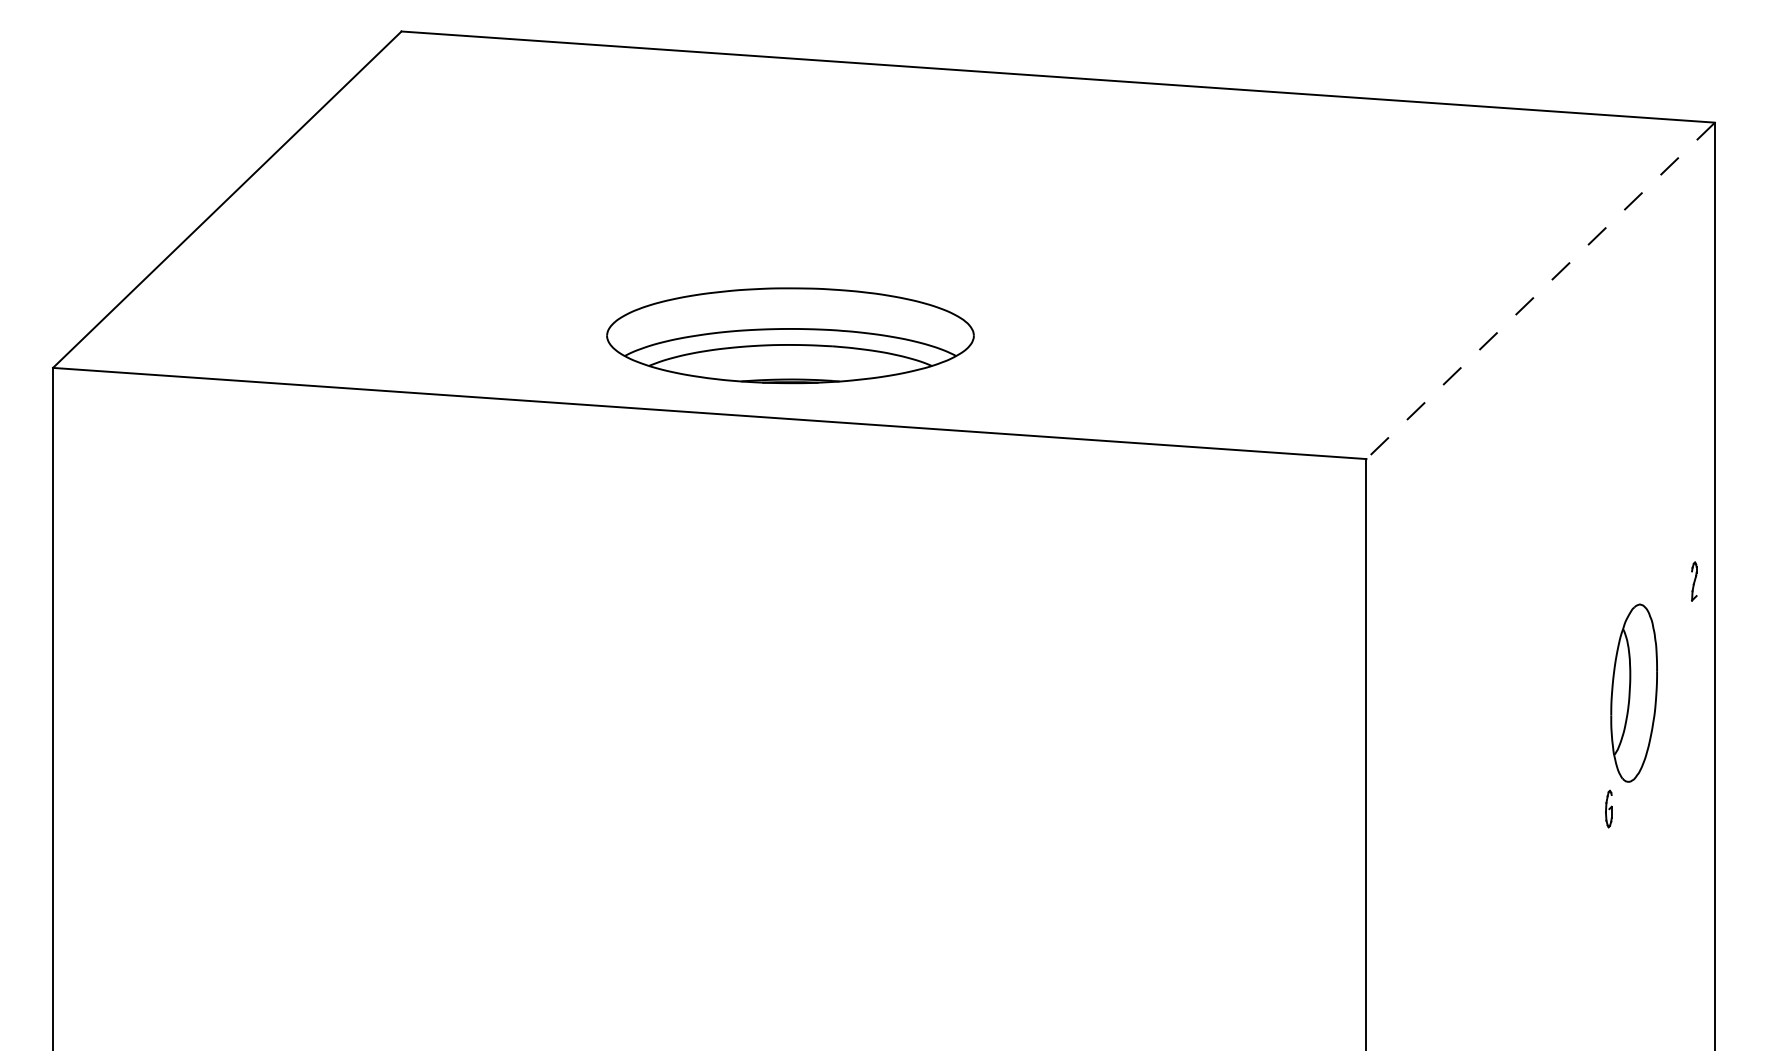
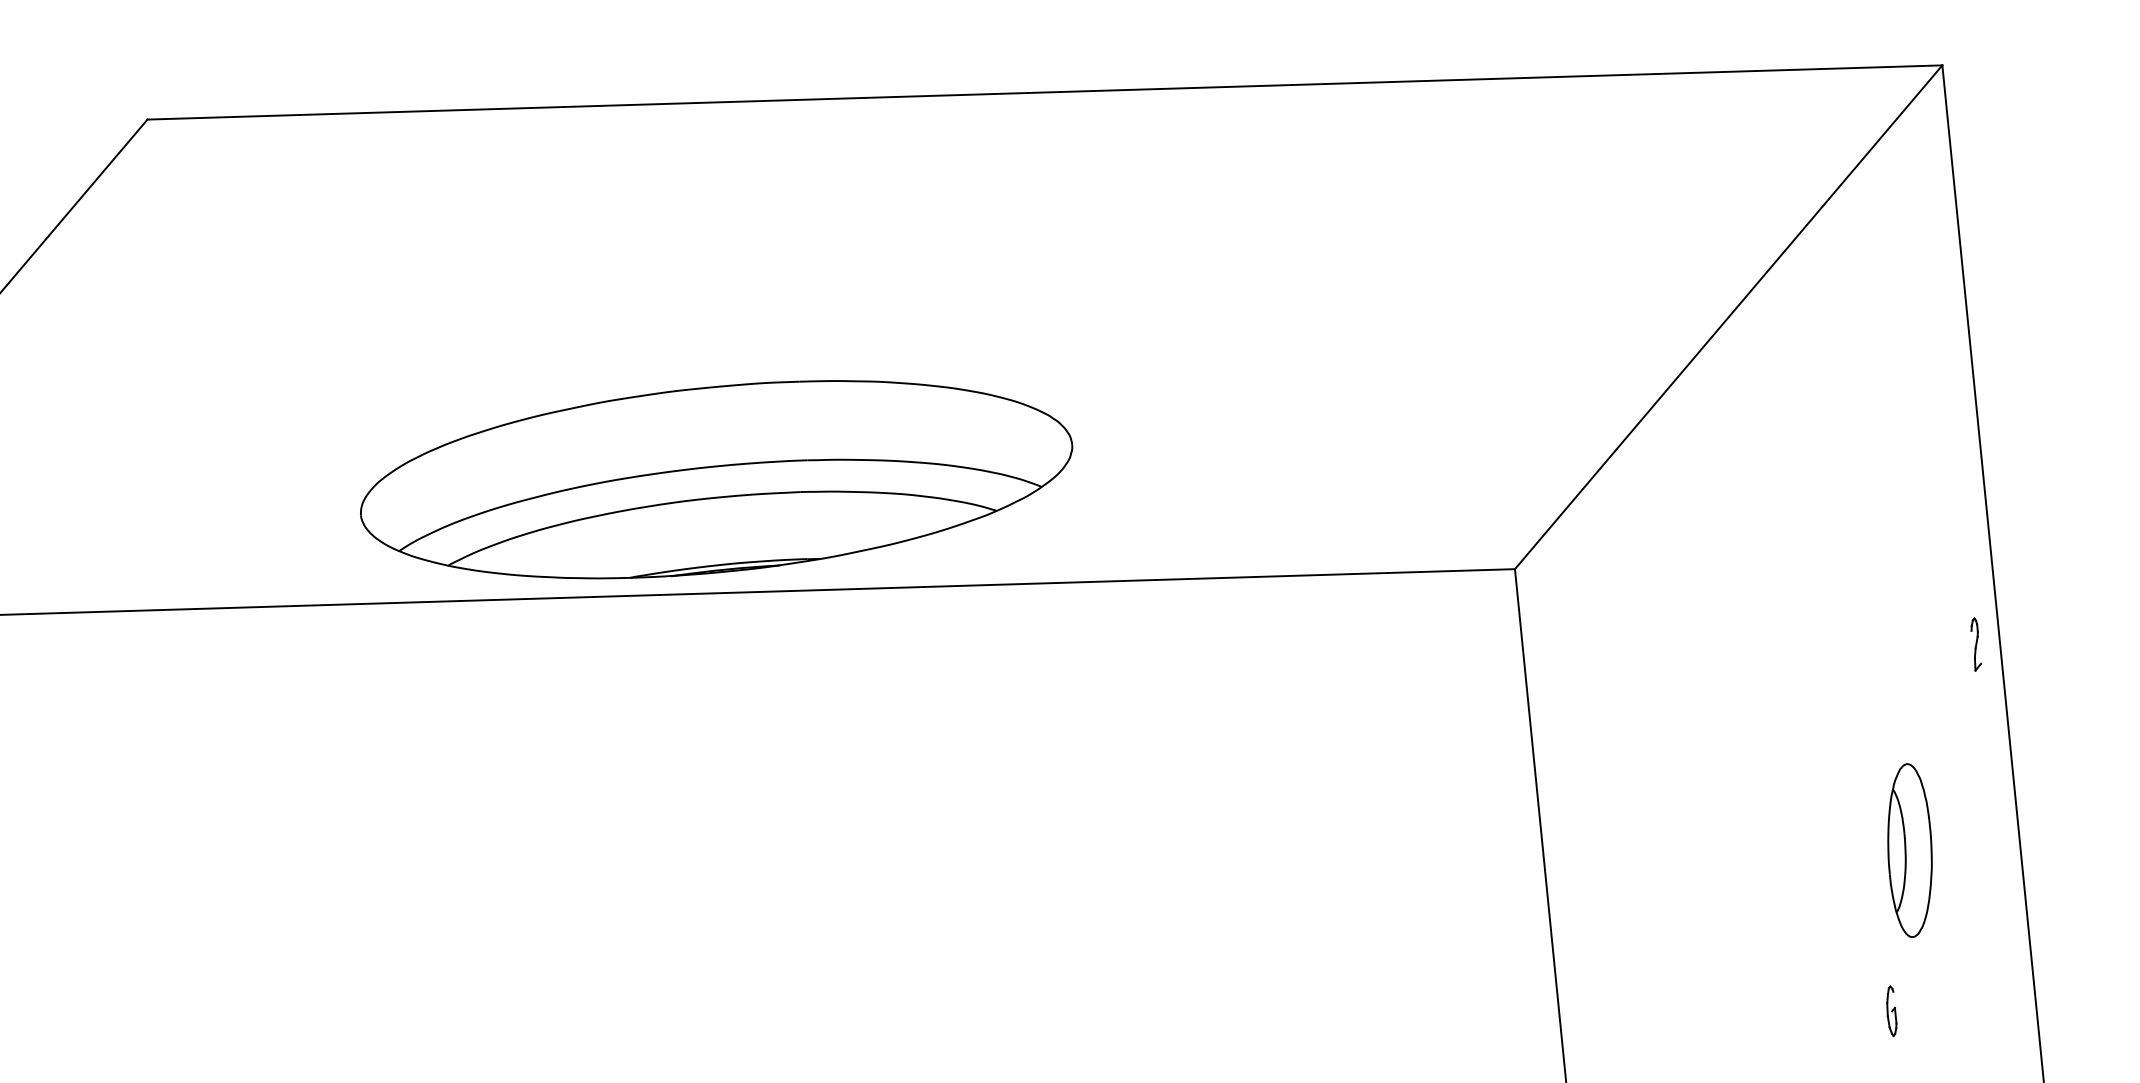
line: (1540, 291) -> (1728, 318), dashed -> solid
part: (790, 335) -> (716, 479), size x1.43
part: (1694, 581) -> (1976, 644), moved
part: (1633, 692) -> (1909, 849), size x0.71

